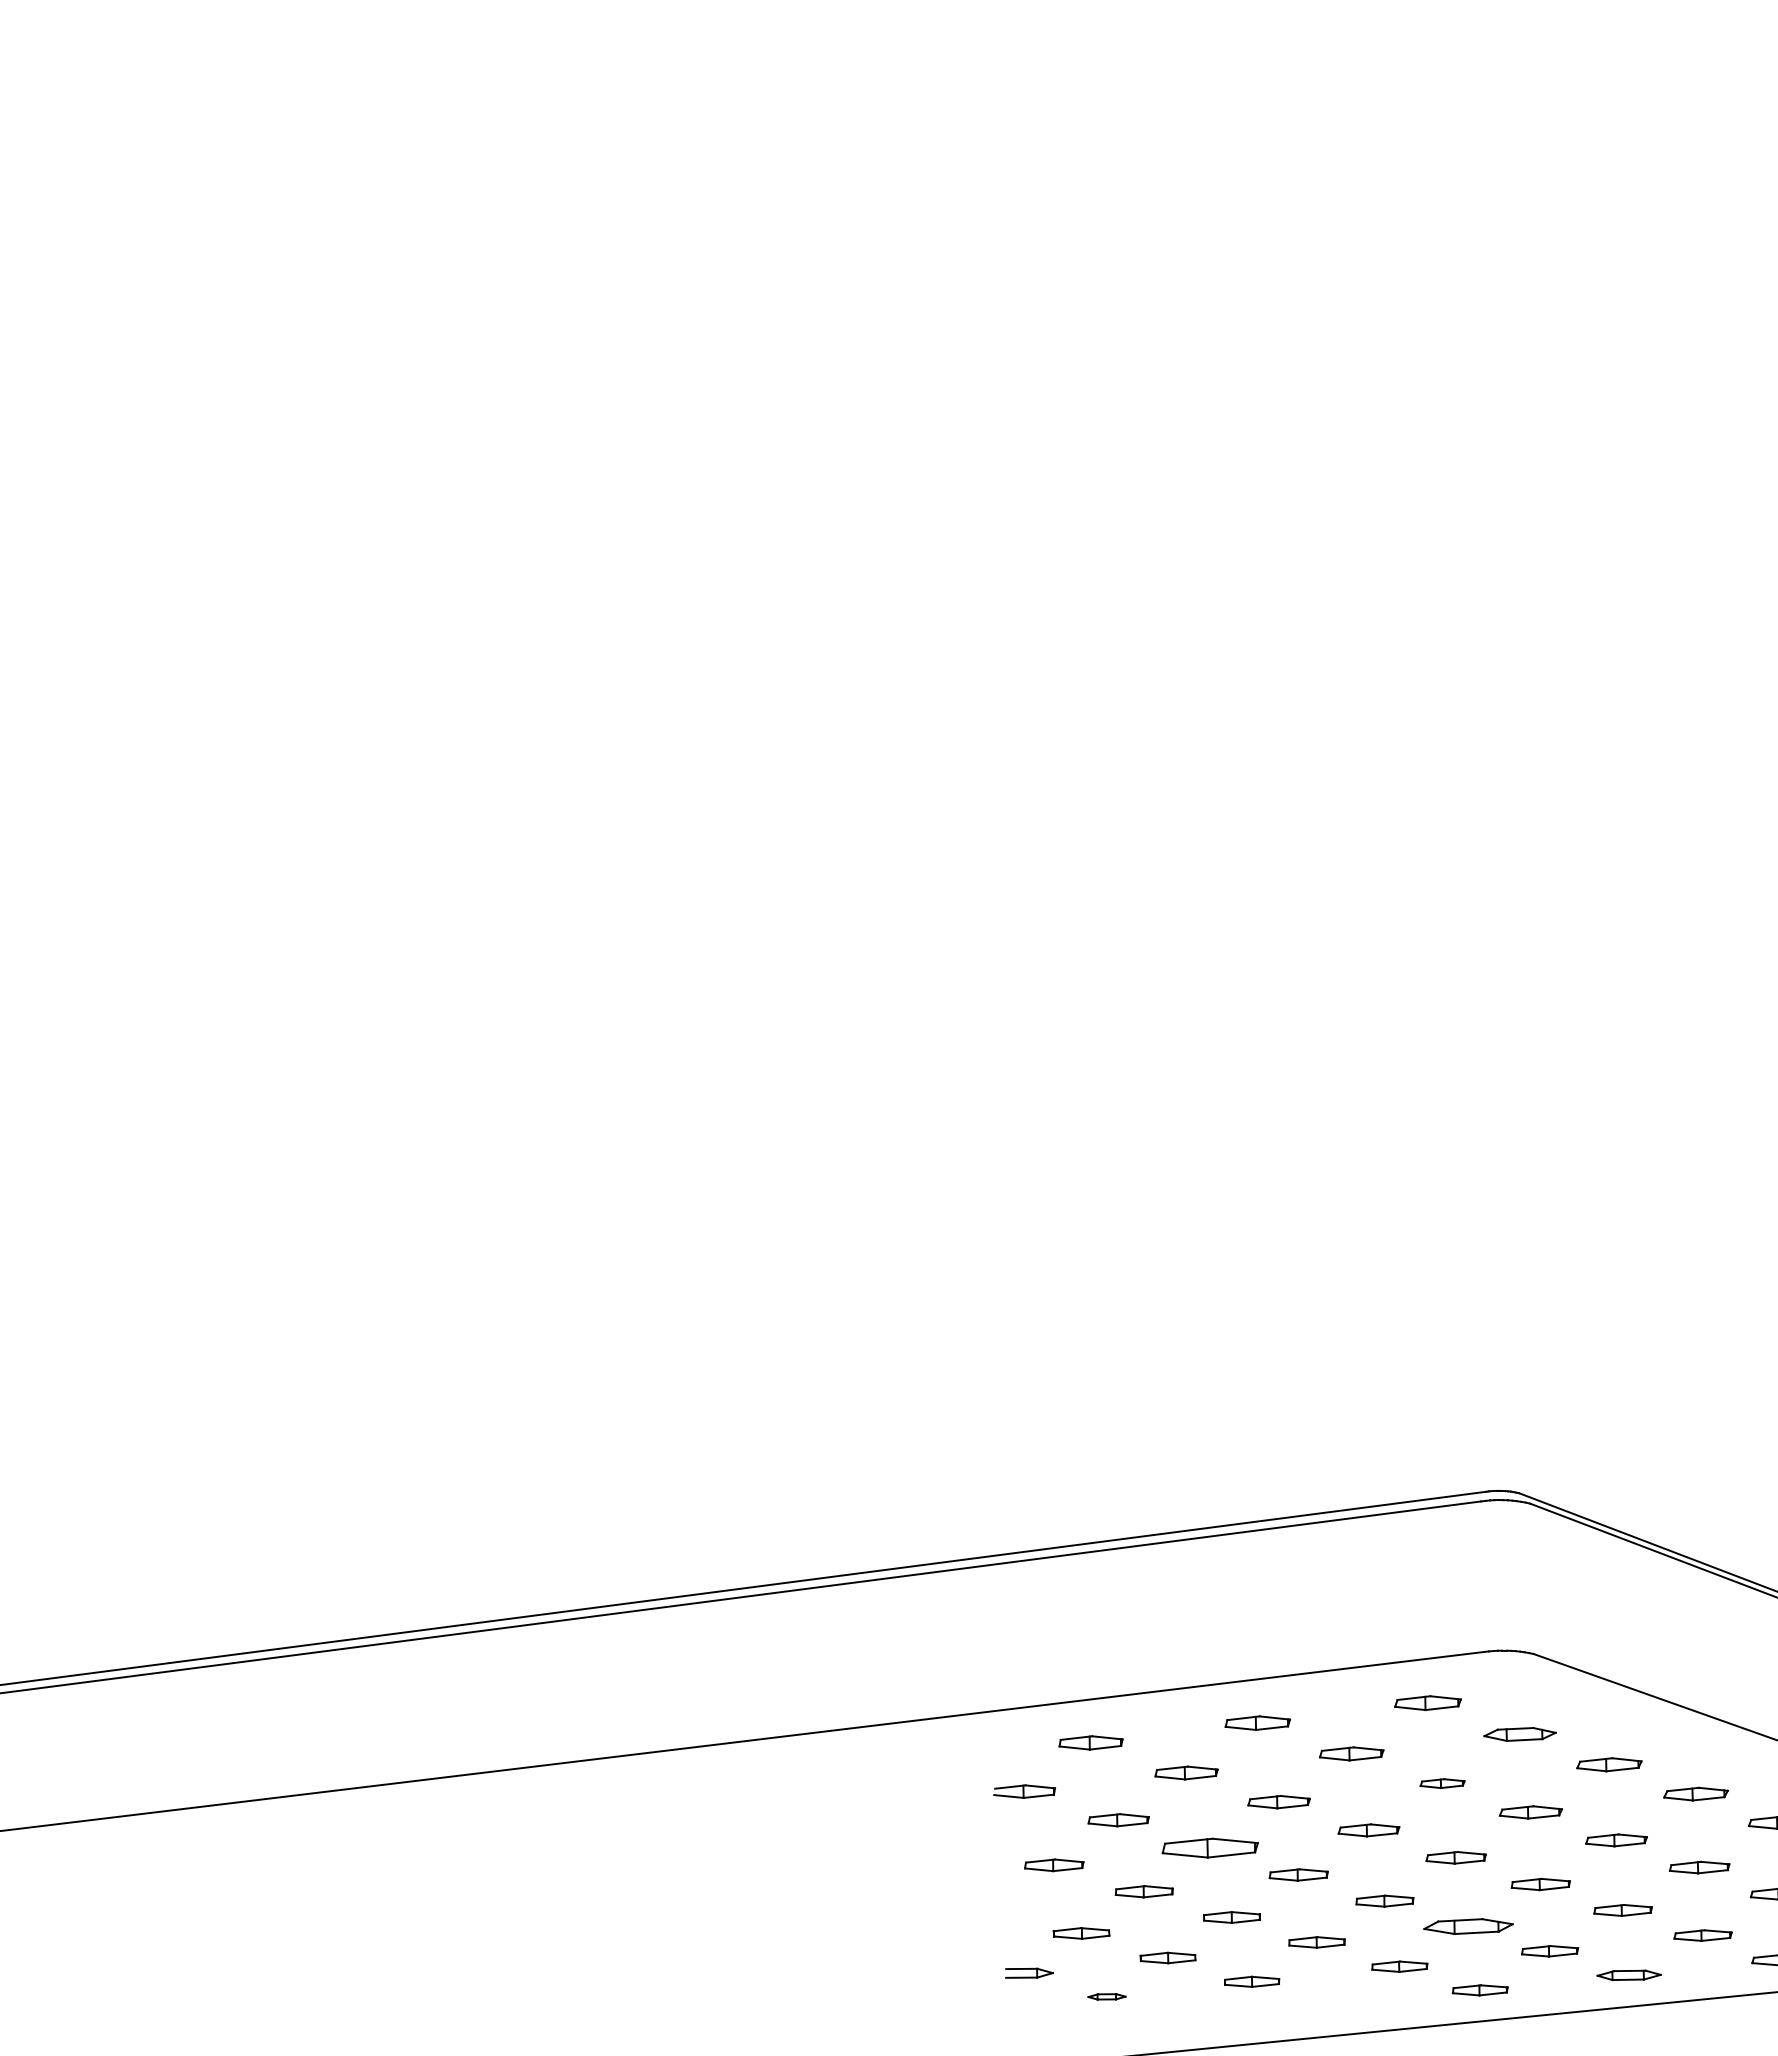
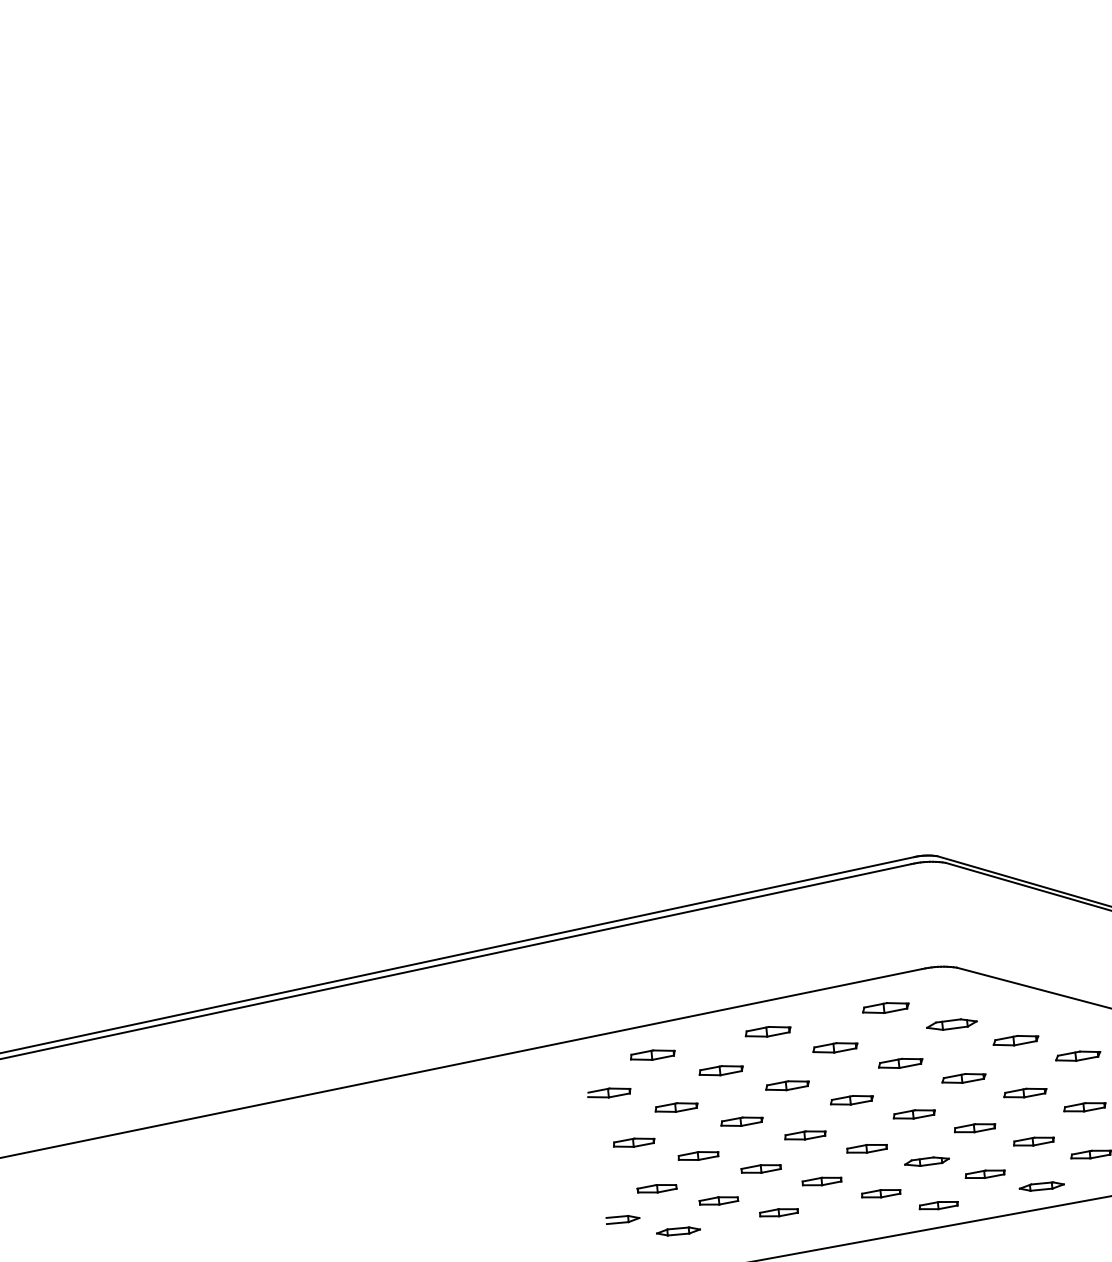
part: (1442, 1783) -> (900, 1063), size x1.43
part: (1209, 1847) -> (741, 1121), size x0.62
part: (1468, 1926) -> (926, 1161), size x0.71
part: (1106, 1996) -> (678, 1231), size x1.67

